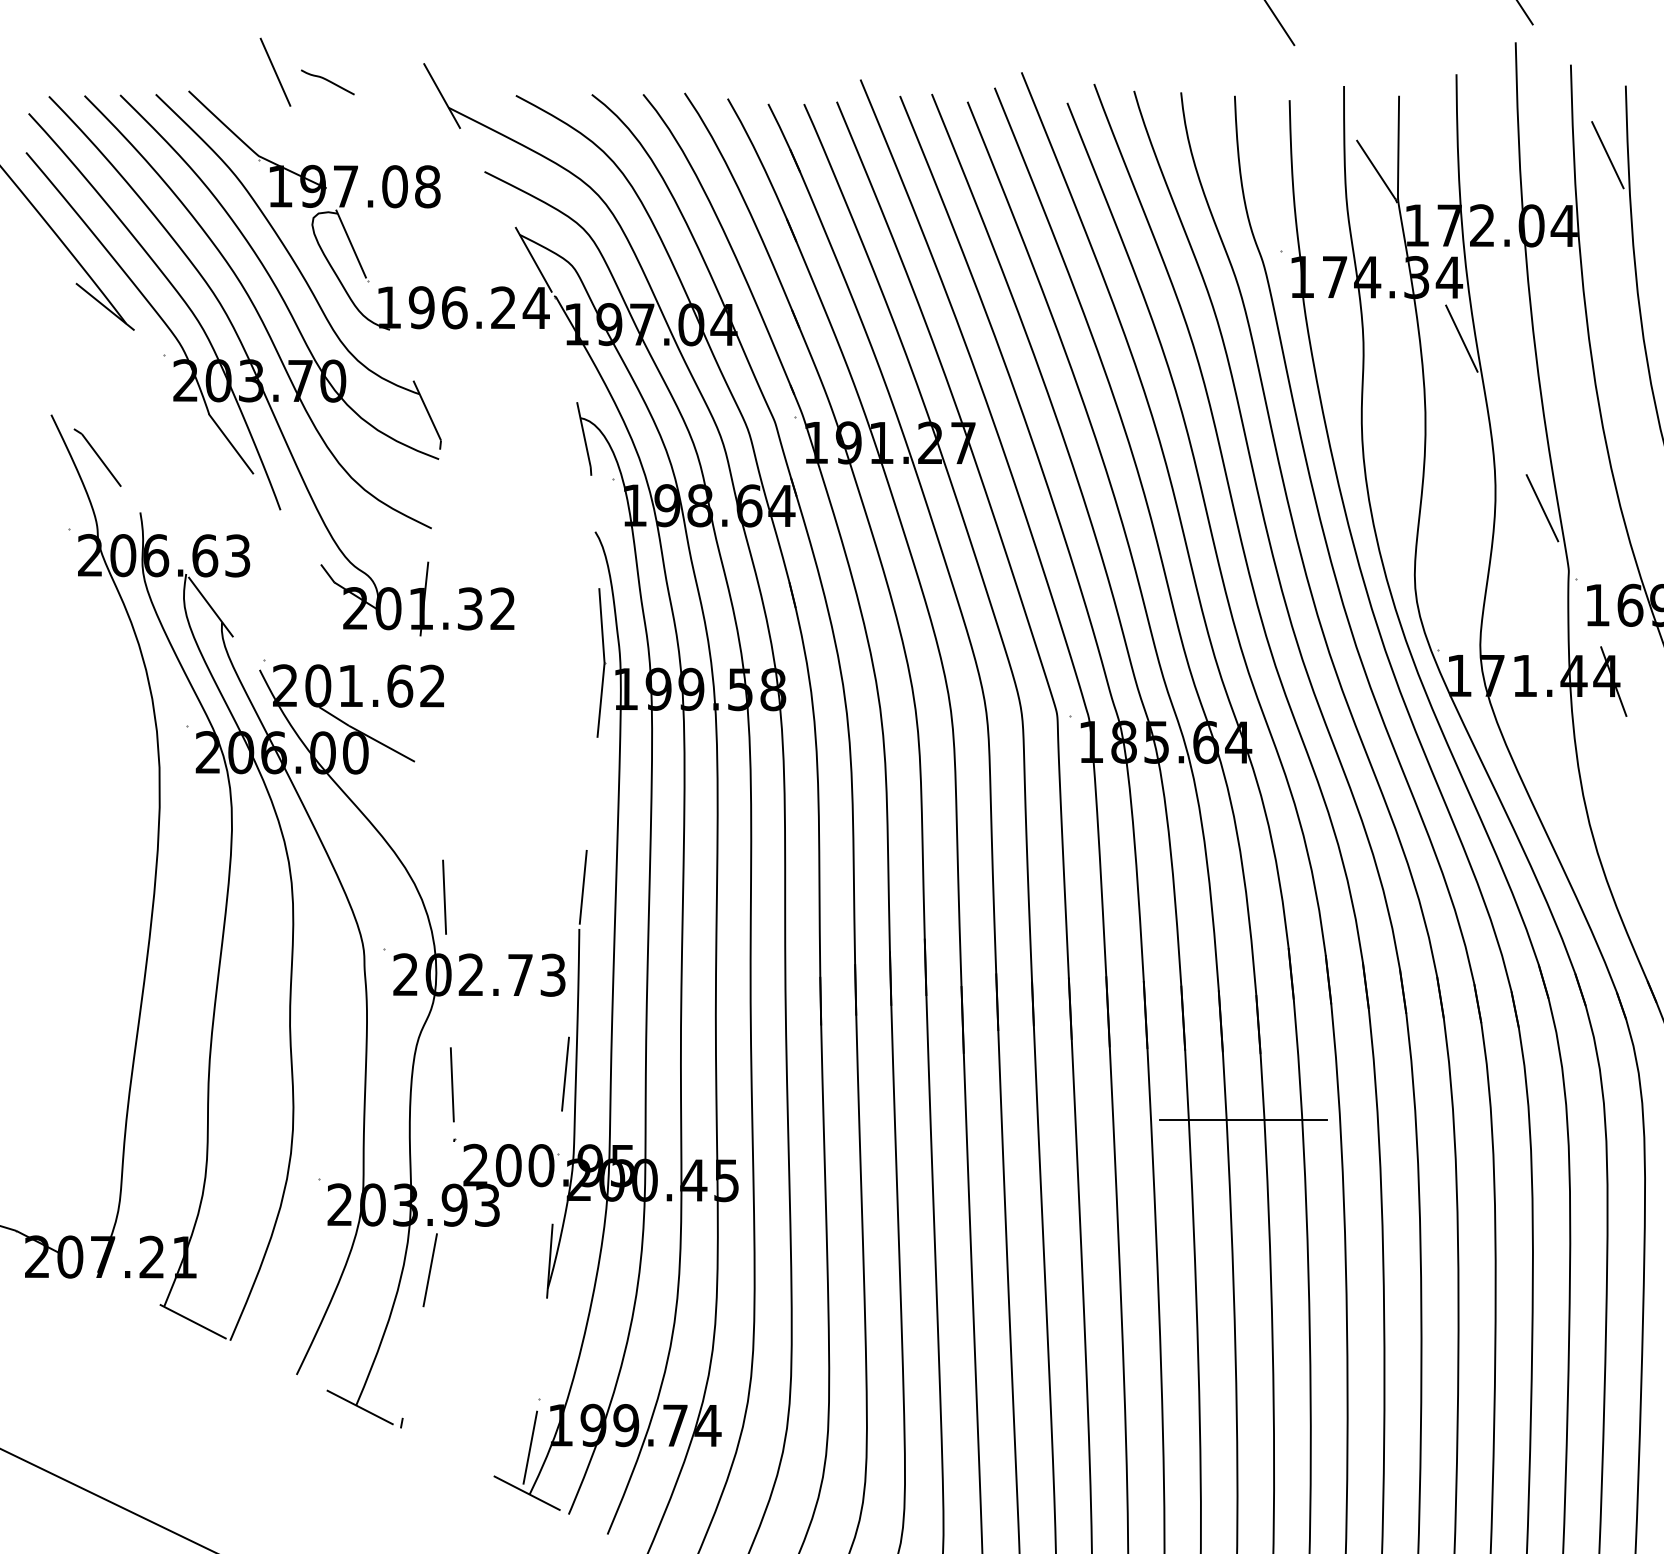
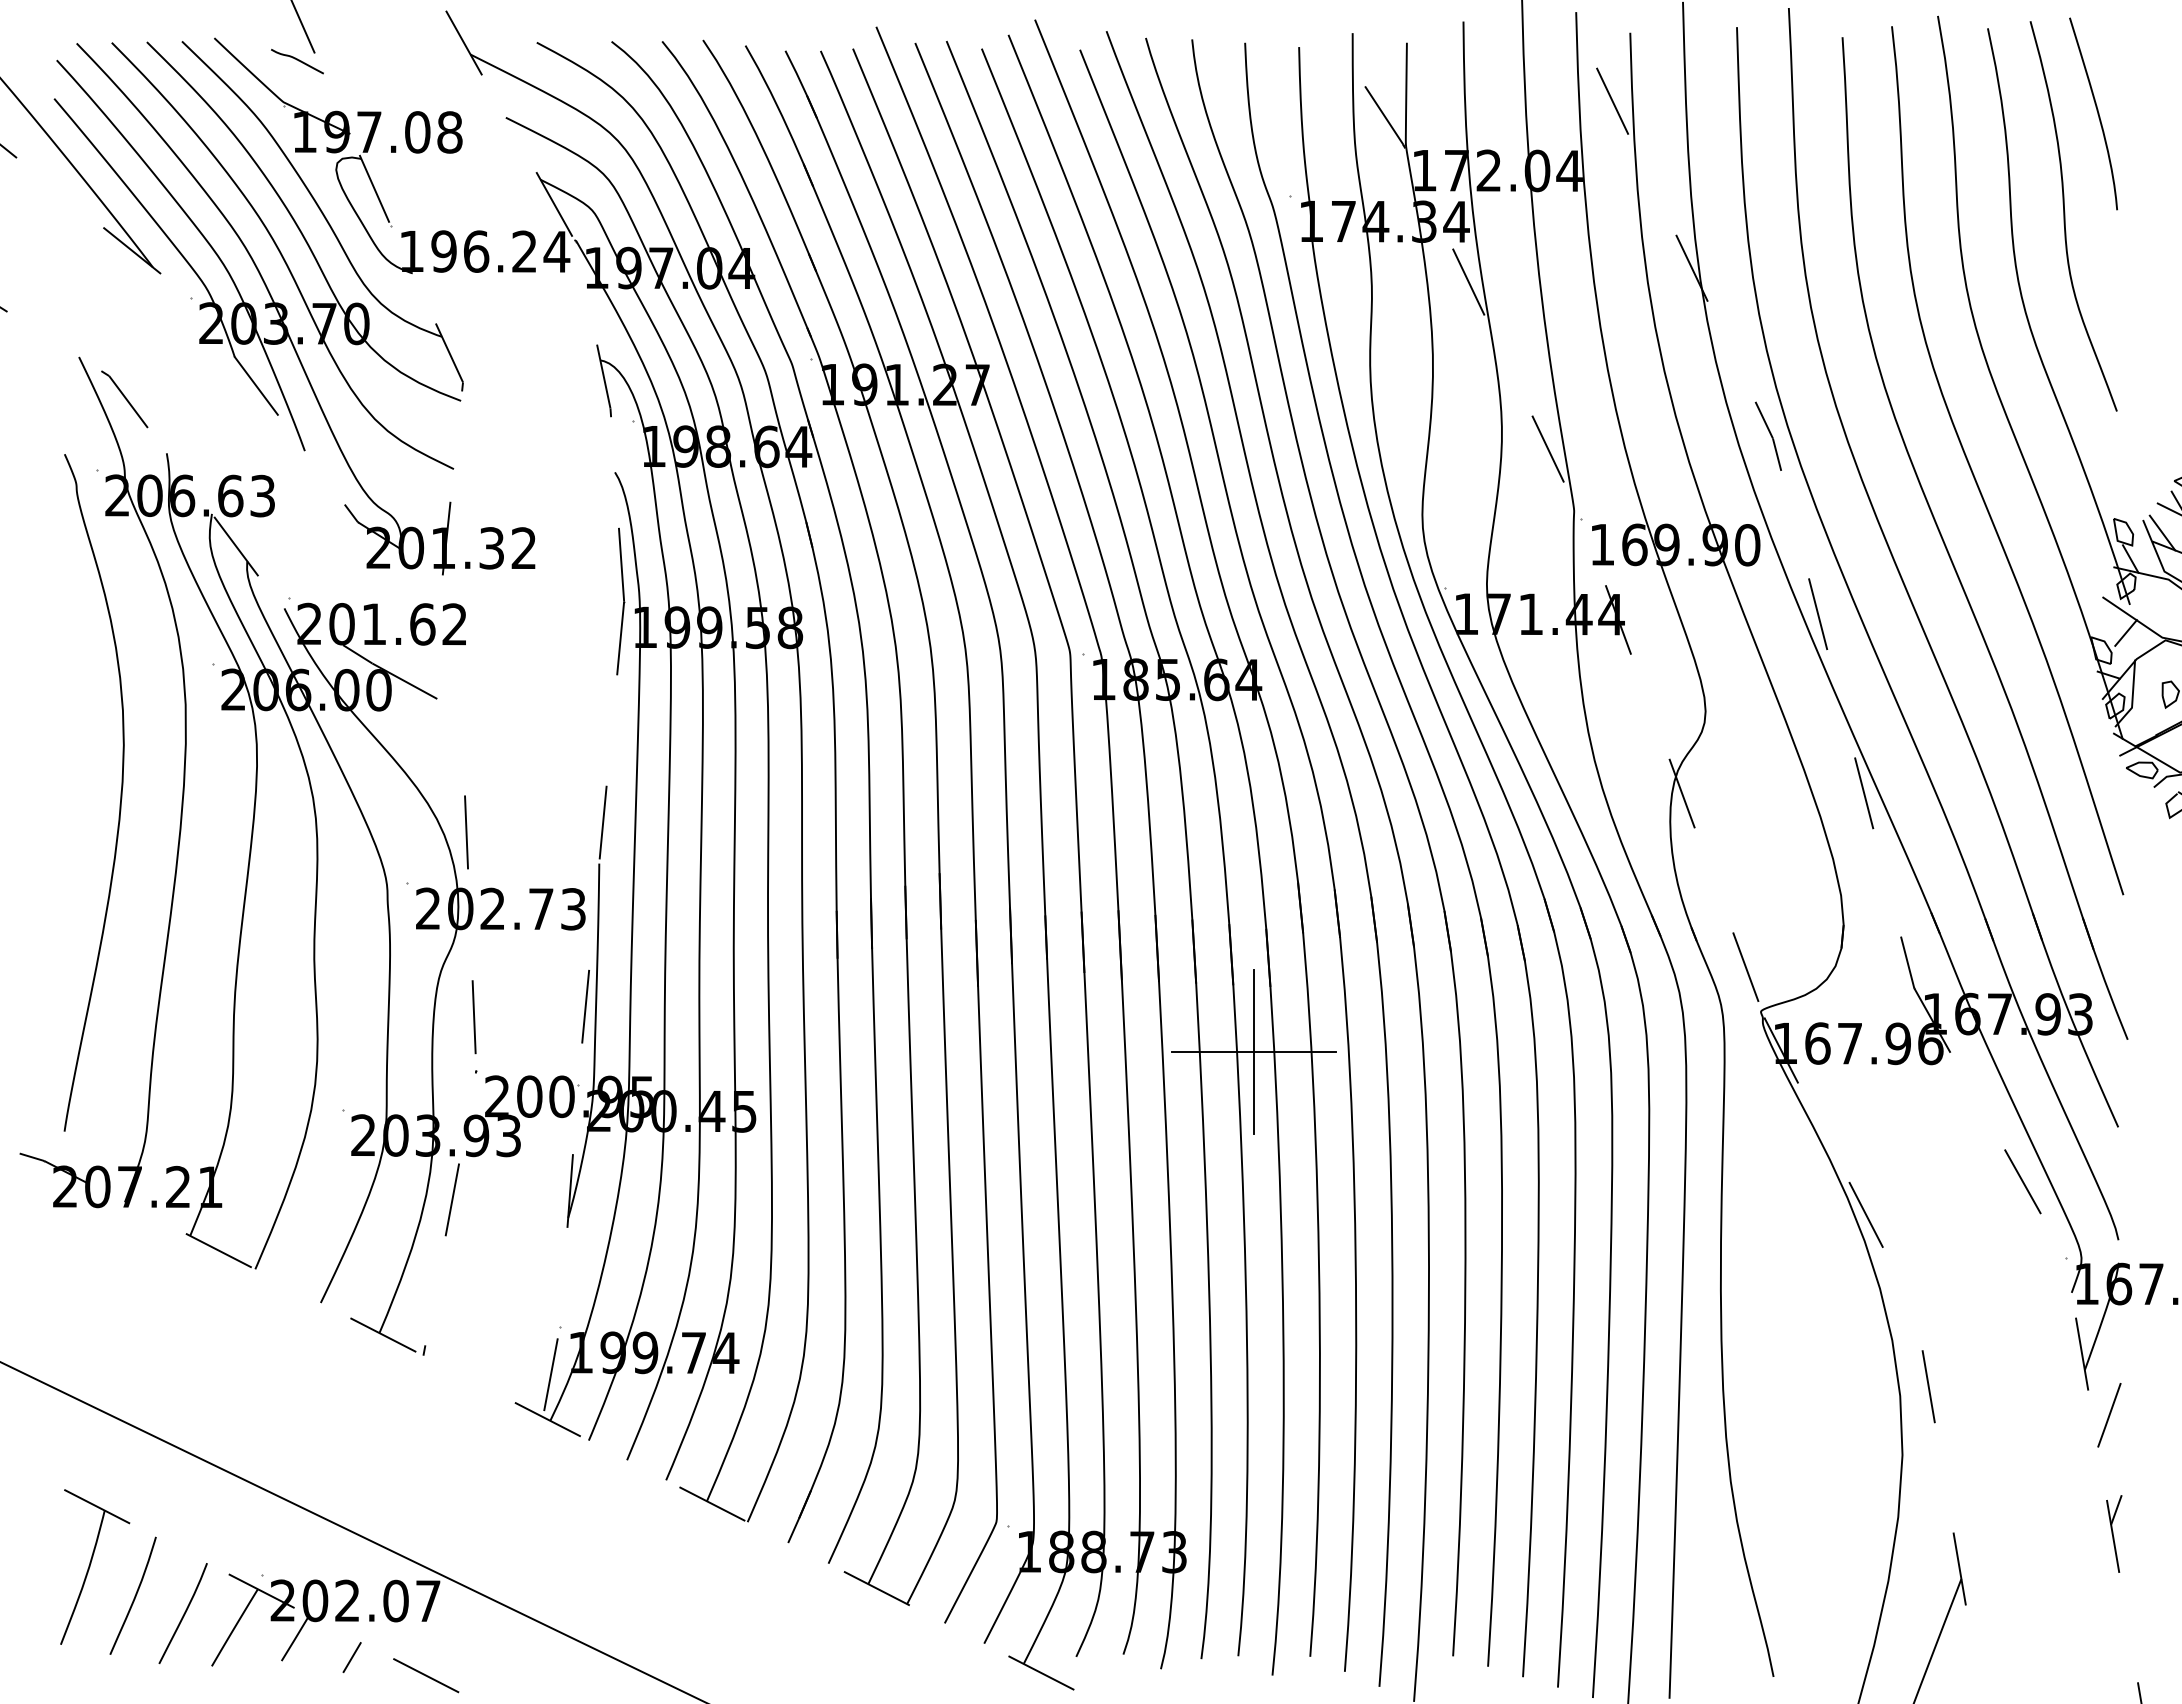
curve: (327, 81) -> (297, 60), moved
curve: (93, 856) -> (120, 792), added
line: (1243, 1120) -> (1253, 1052), added

